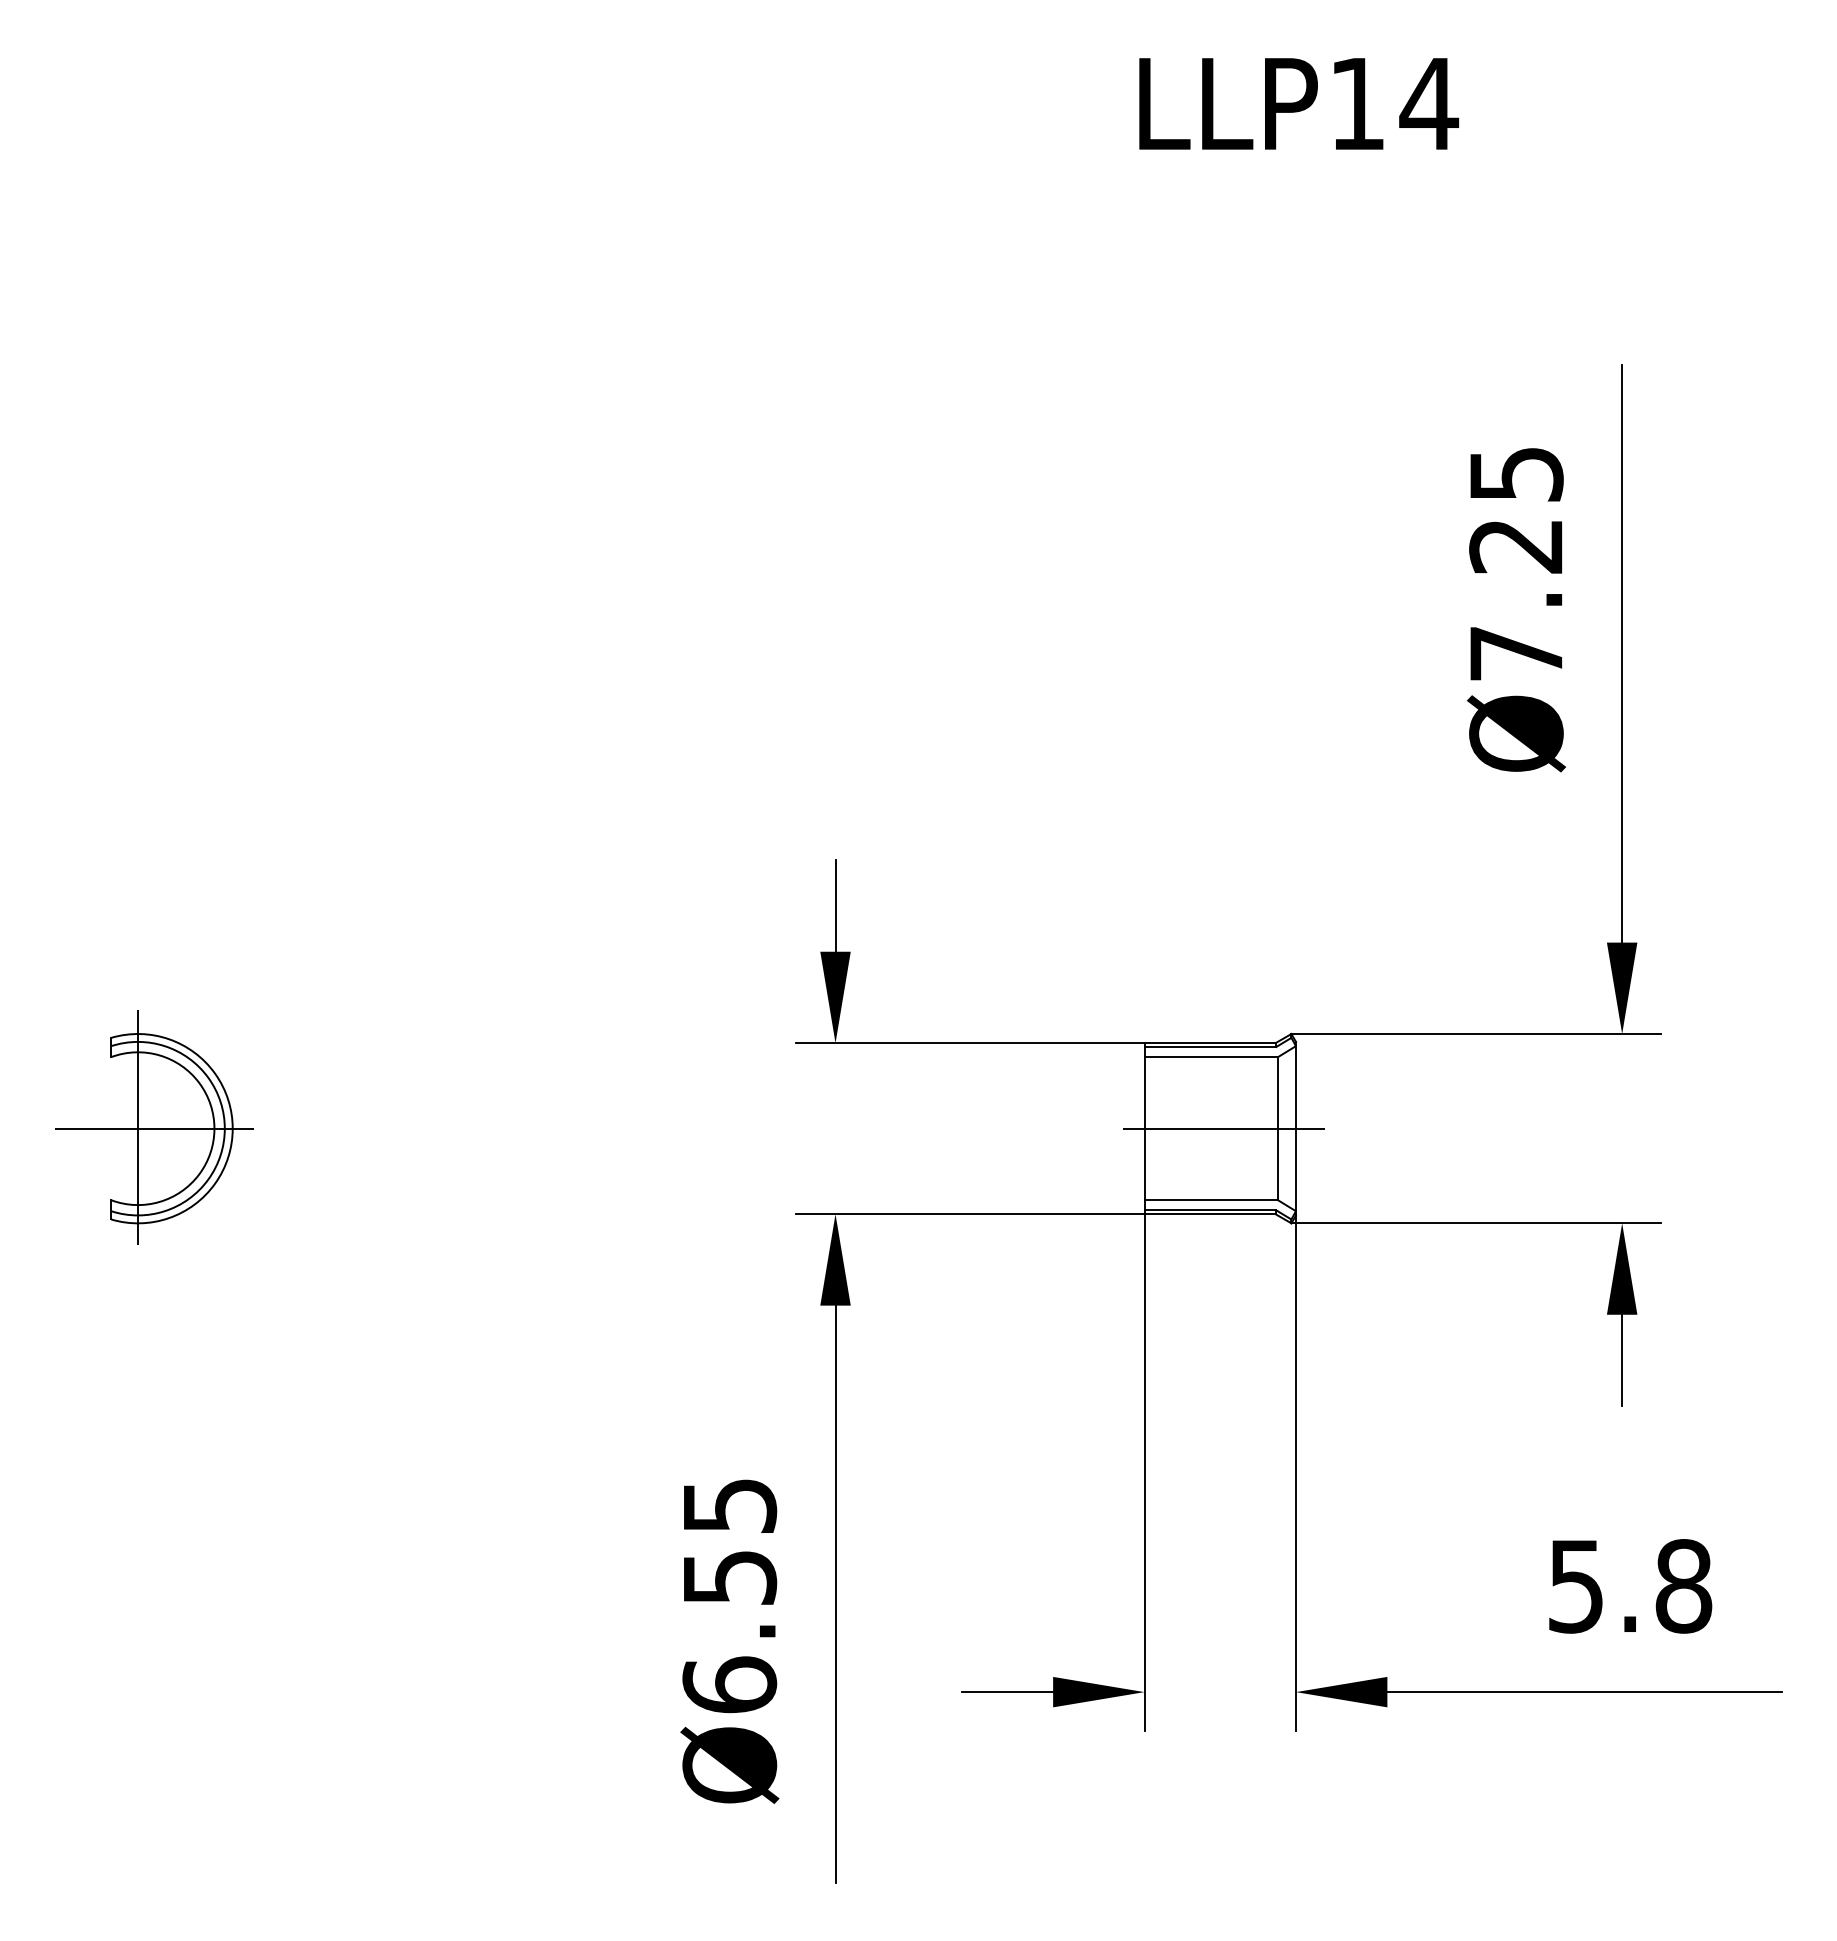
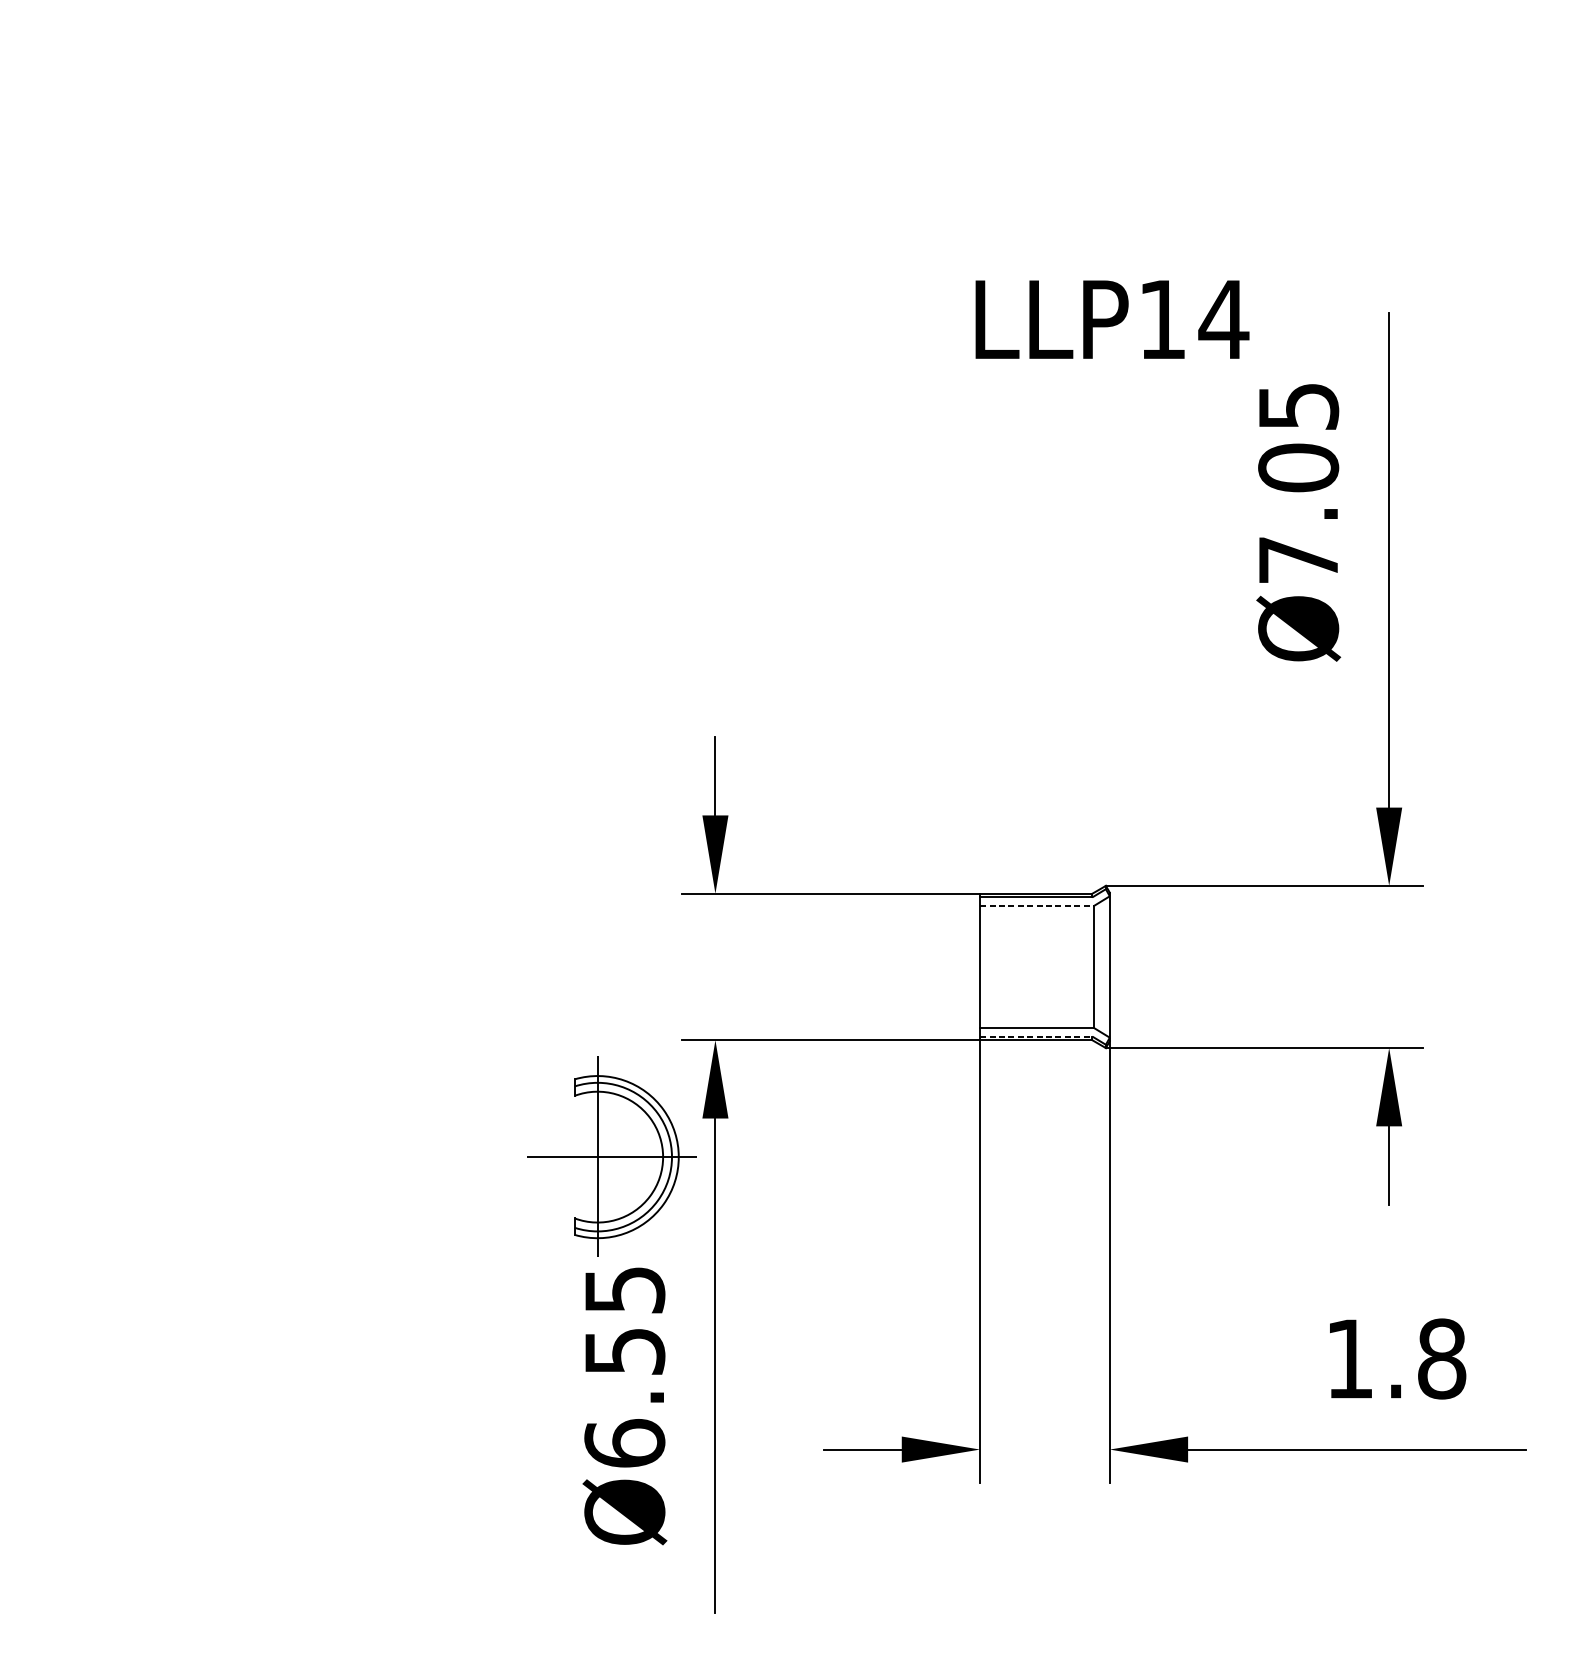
text: (1298, 103) -> (1111, 319), moved
text: (1516, 545) -> (1298, 467), Ø7.25 -> Ø7.05
line: (1211, 1057) -> (1037, 906), solid -> dashed
part: (154, 1127) -> (611, 1156), moved
line: (1223, 1128) -> (1047, 966), removed
line: (1210, 1209) -> (1036, 1036), solid -> dashed
text: (1575, 1586) -> (1349, 1359), 5.8 -> 1.8

